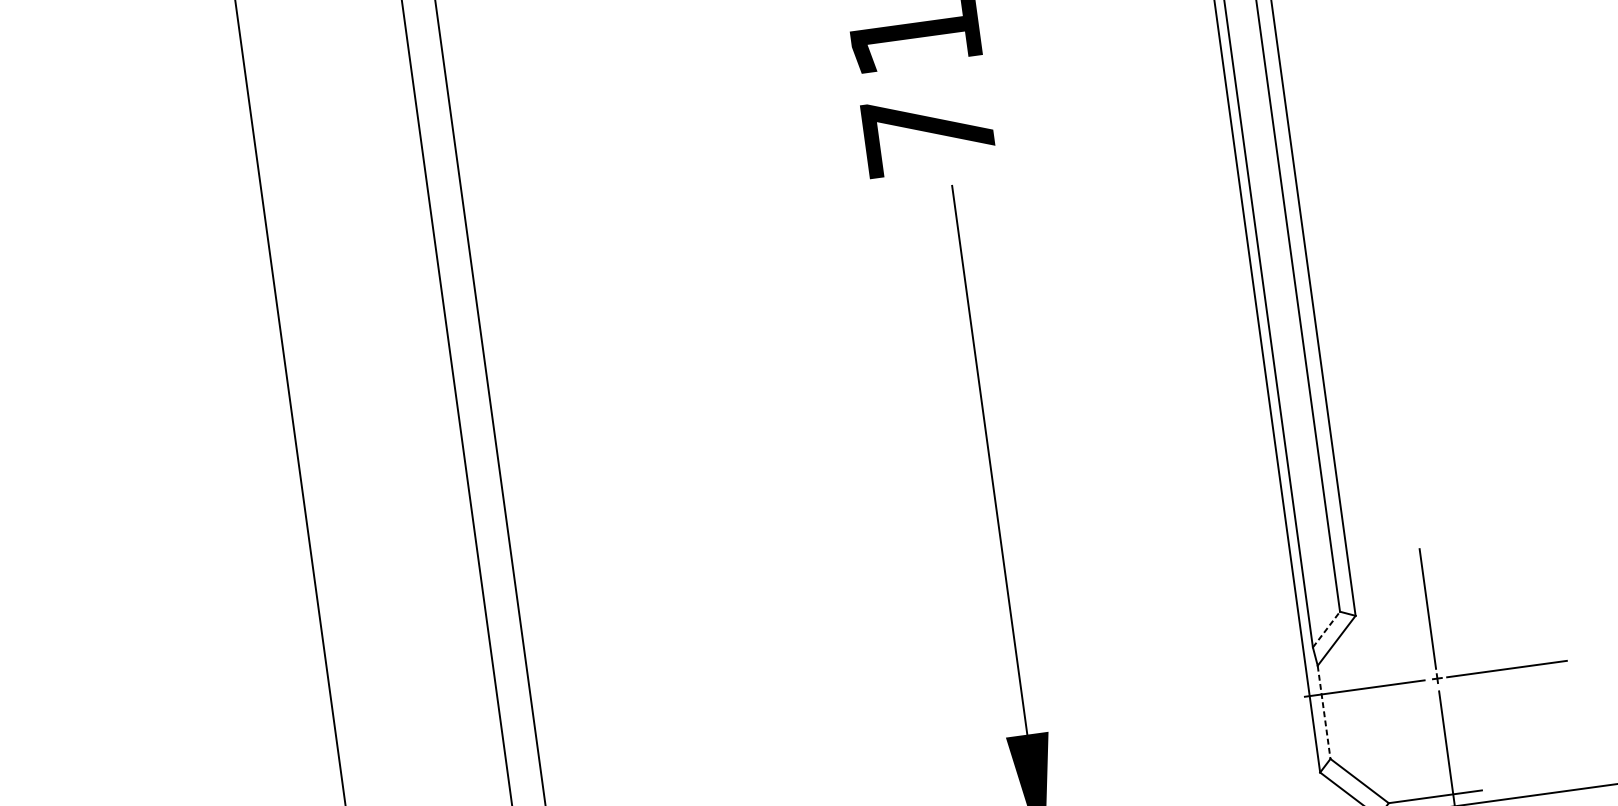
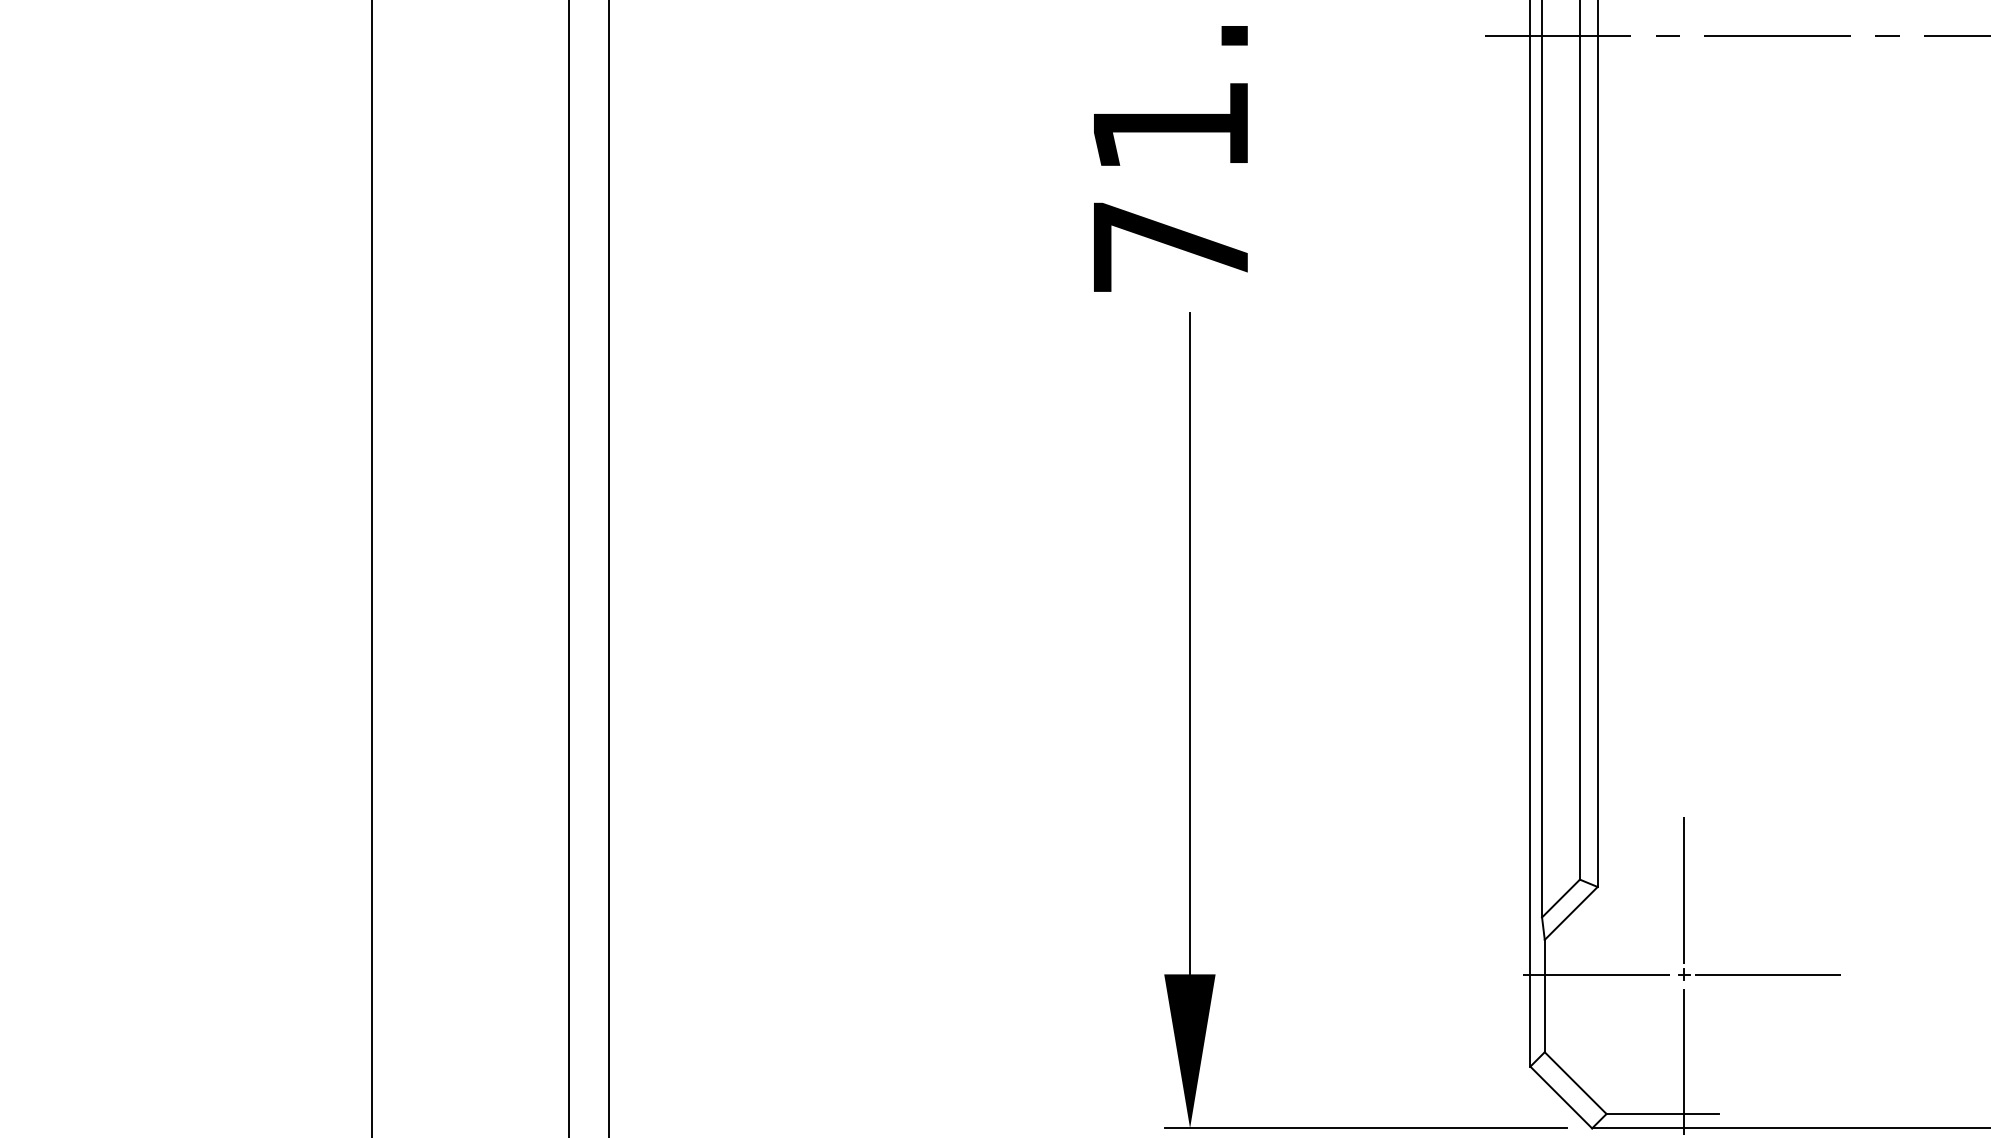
line: (1326, 629) -> (1561, 898), dashed -> solid
line: (1323, 712) -> (1544, 996), dashed -> solid

